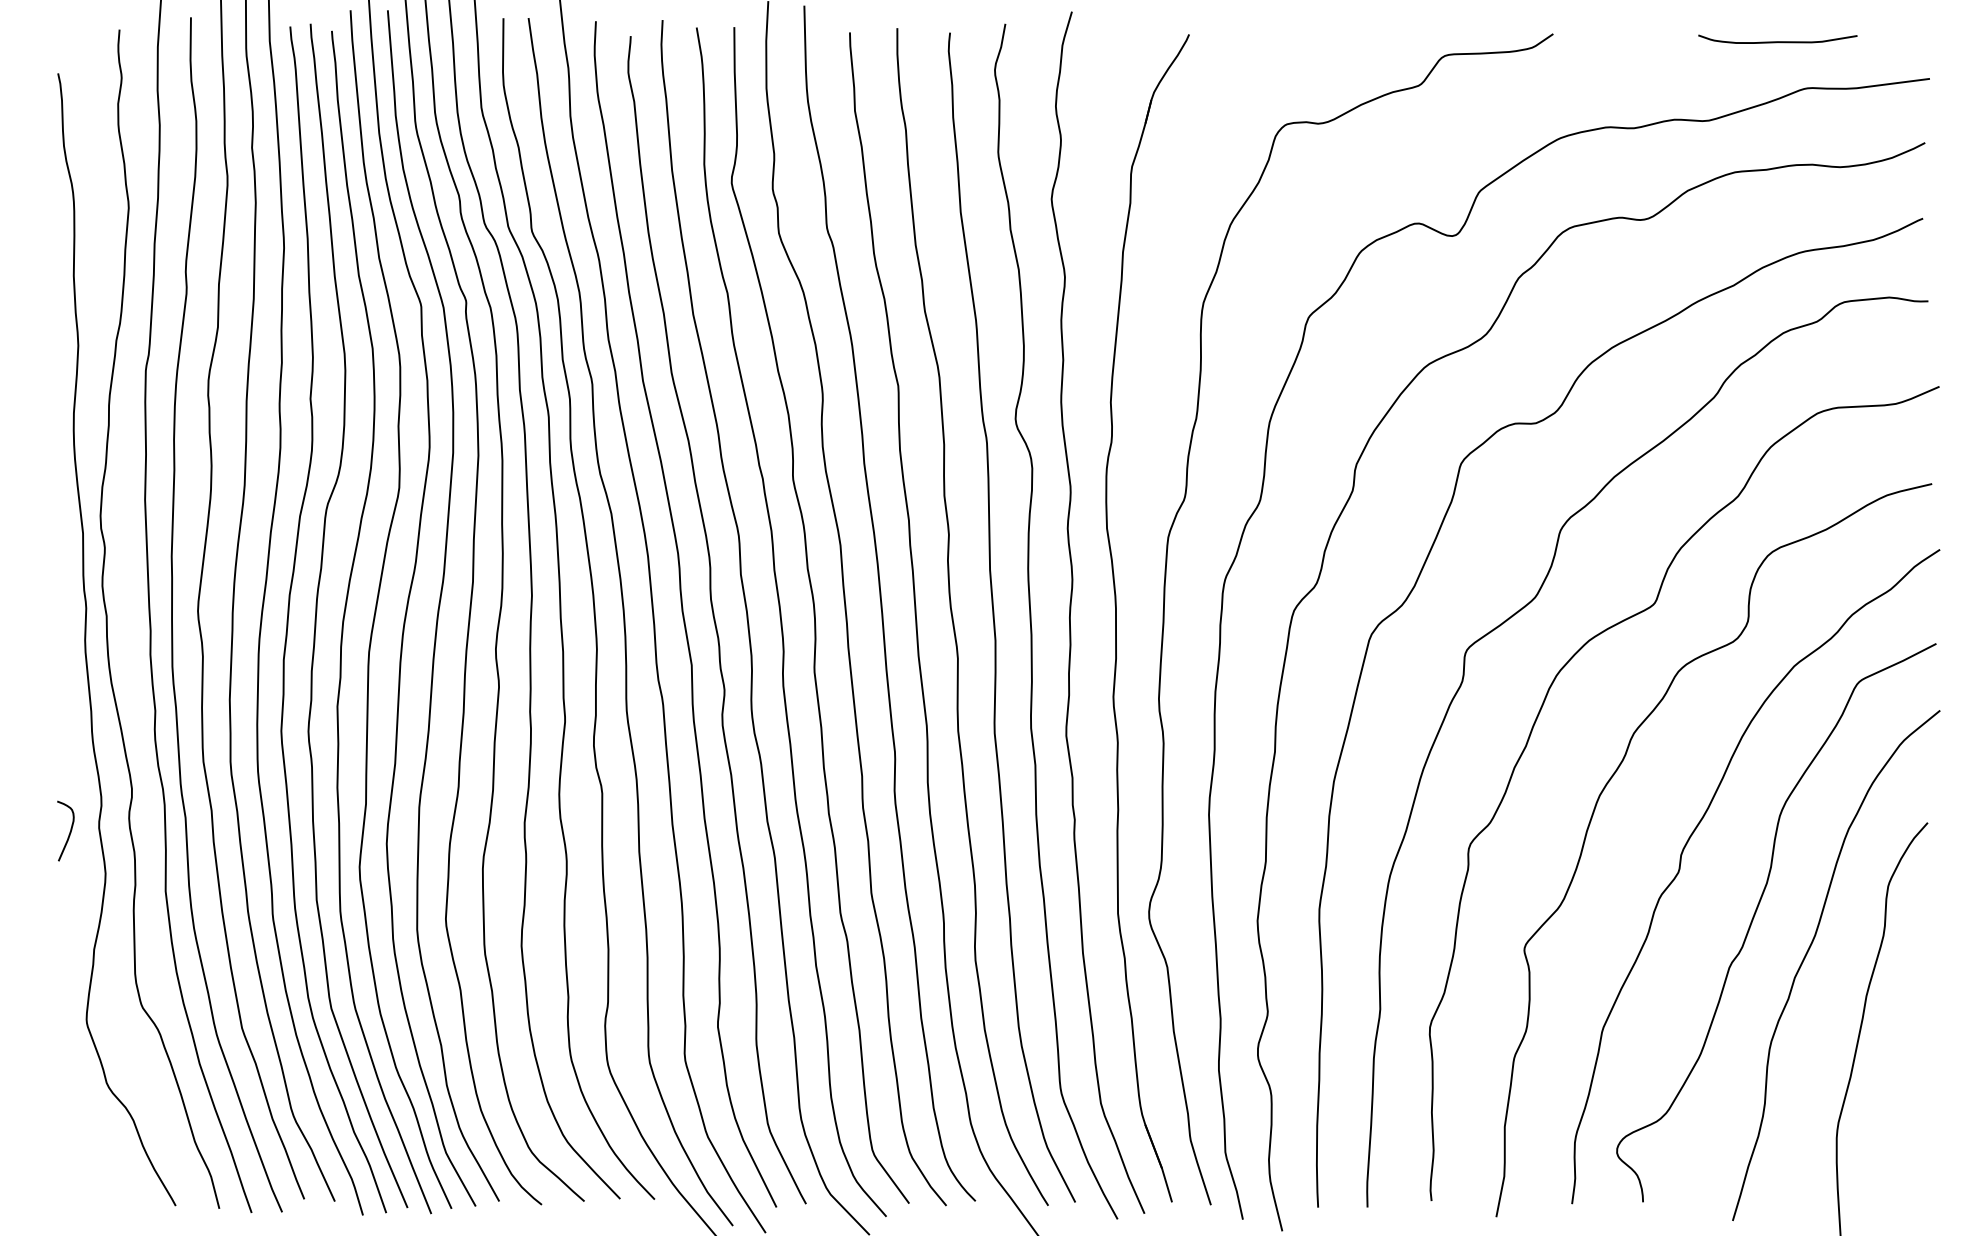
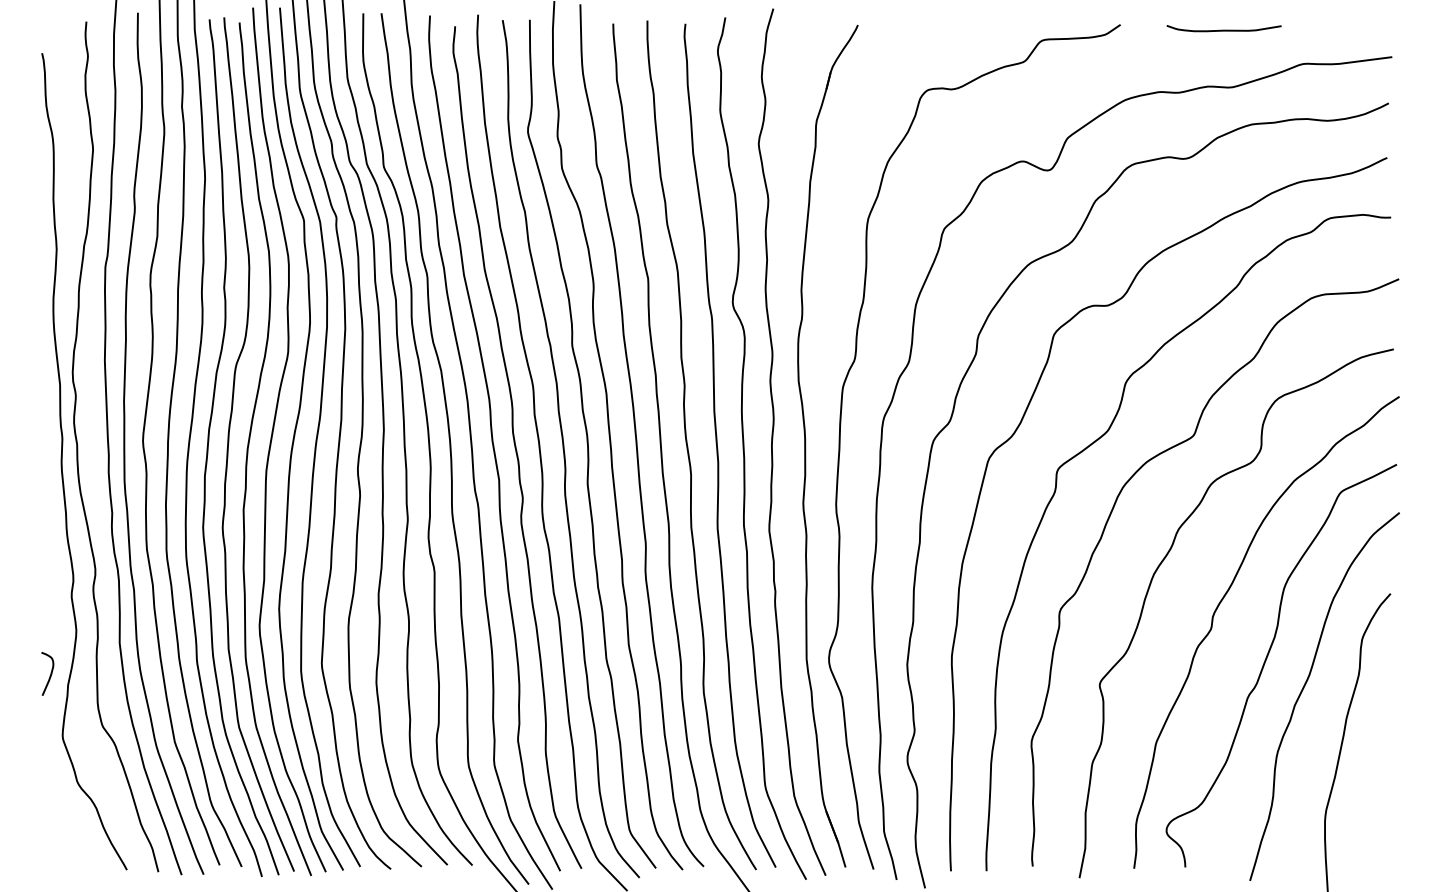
curve: (1777, 41) -> (1223, 30), moved
curve: (69, 831) -> (50, 674), moved

